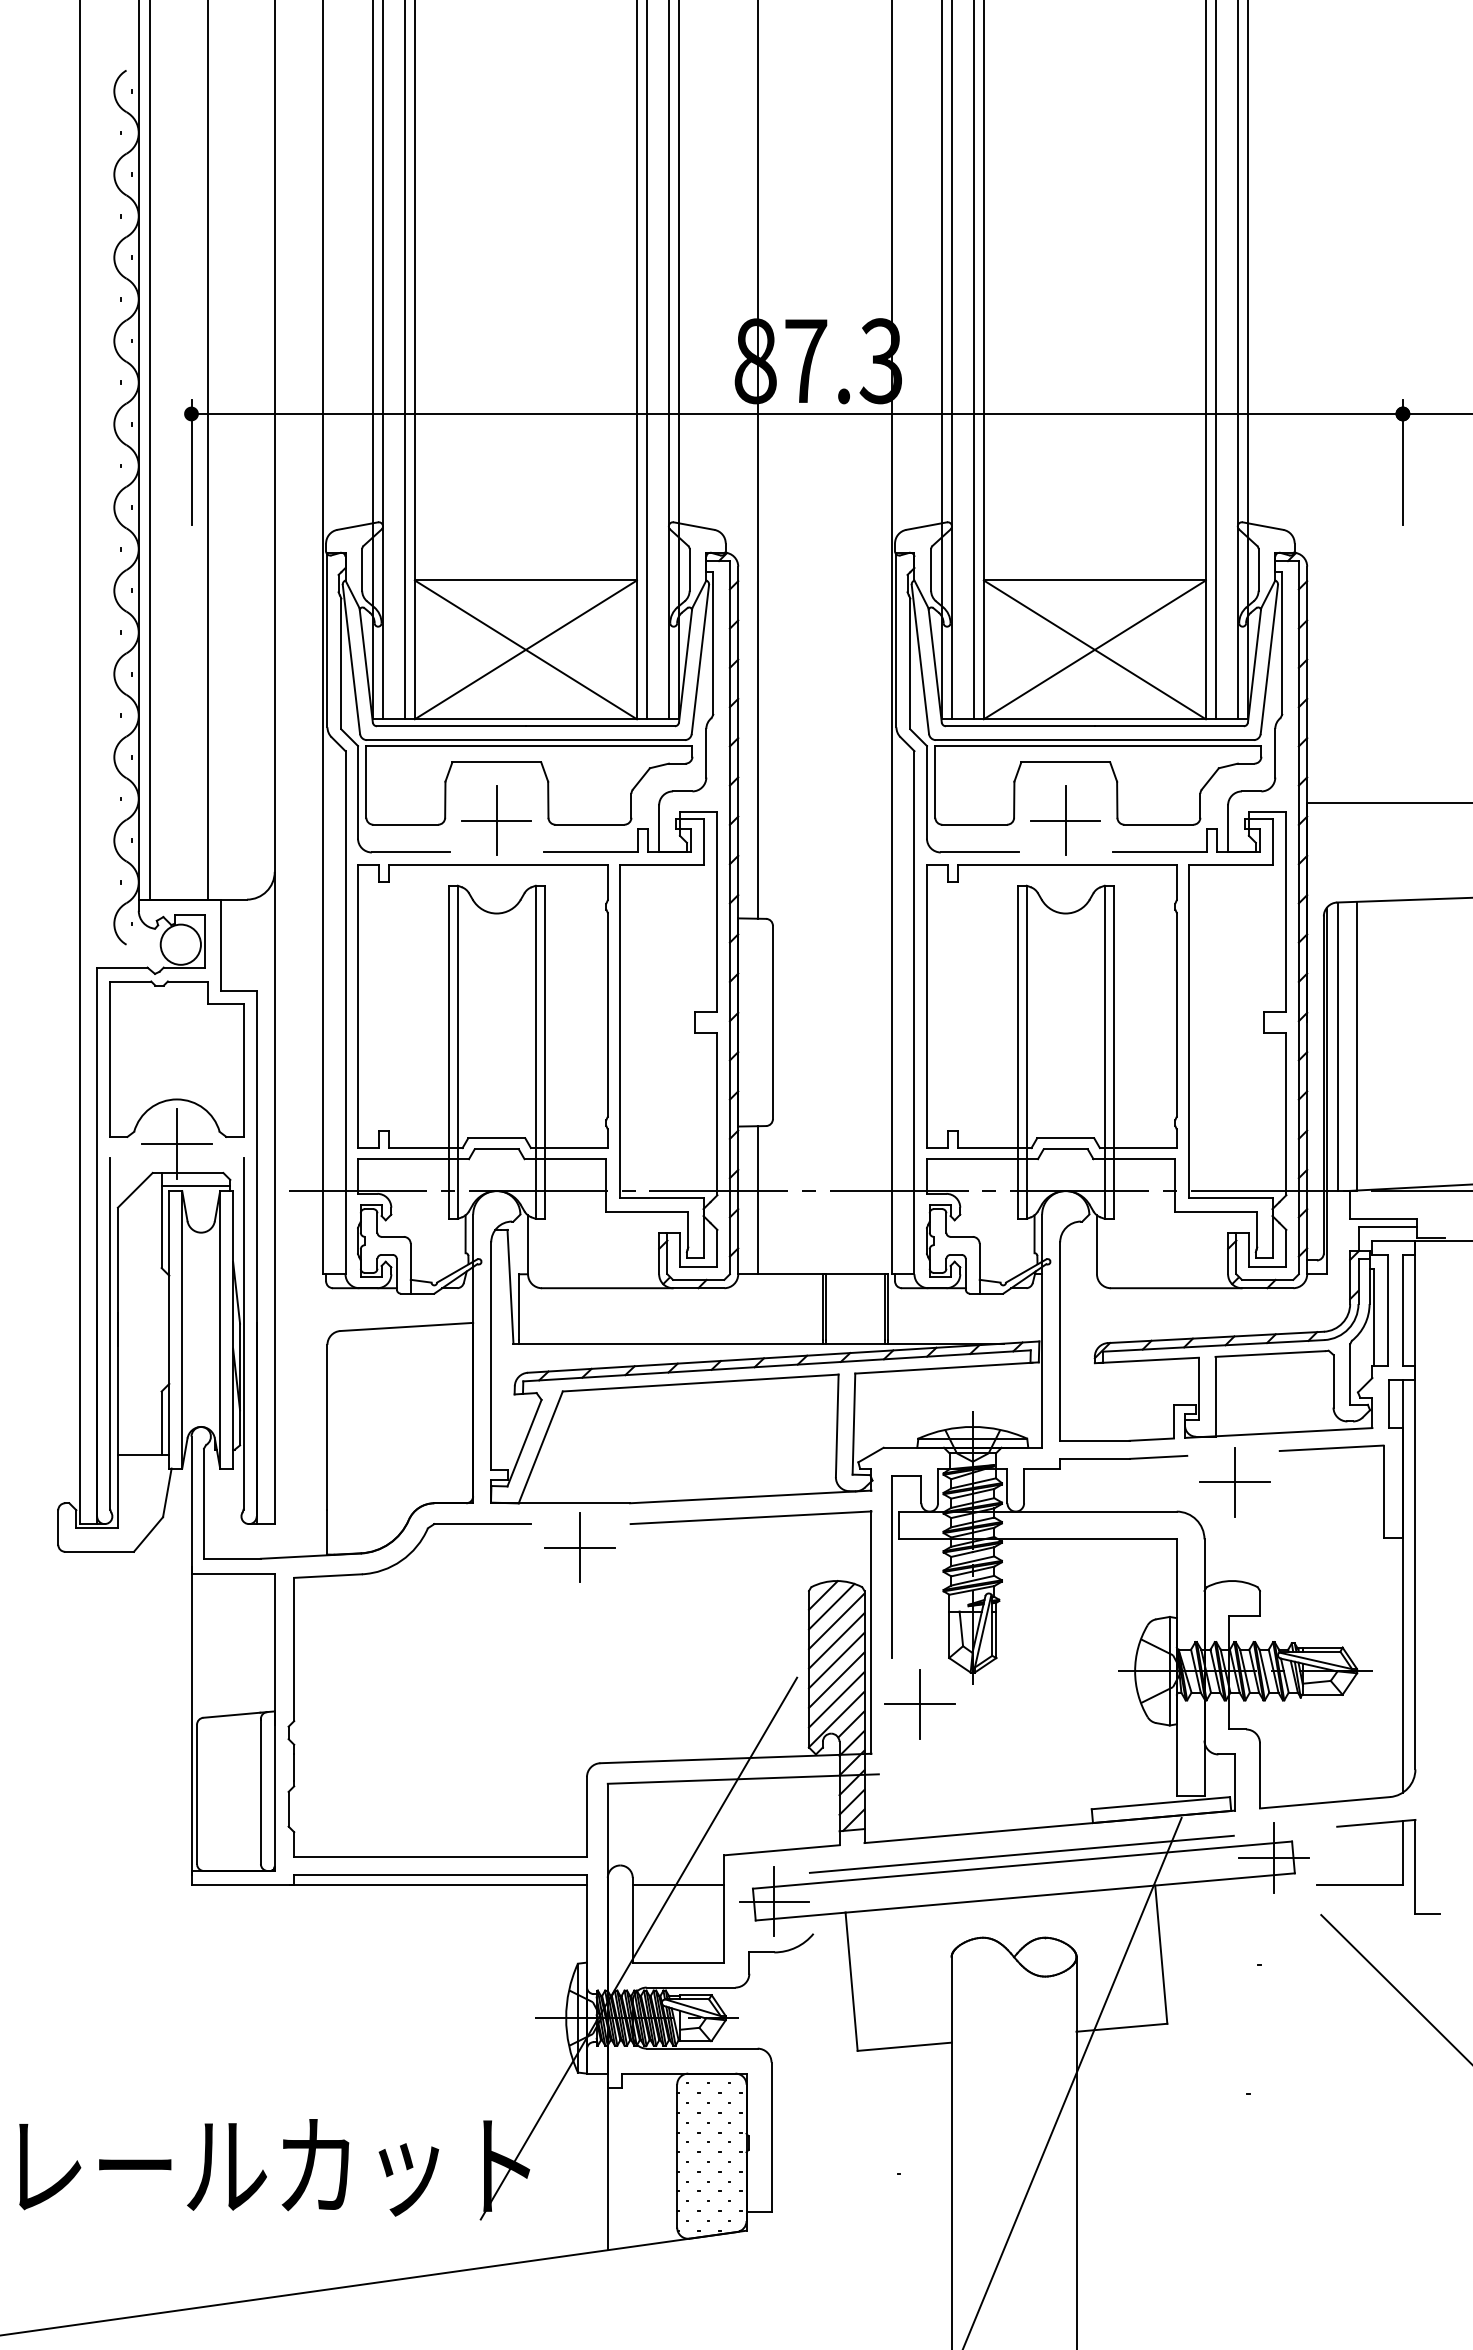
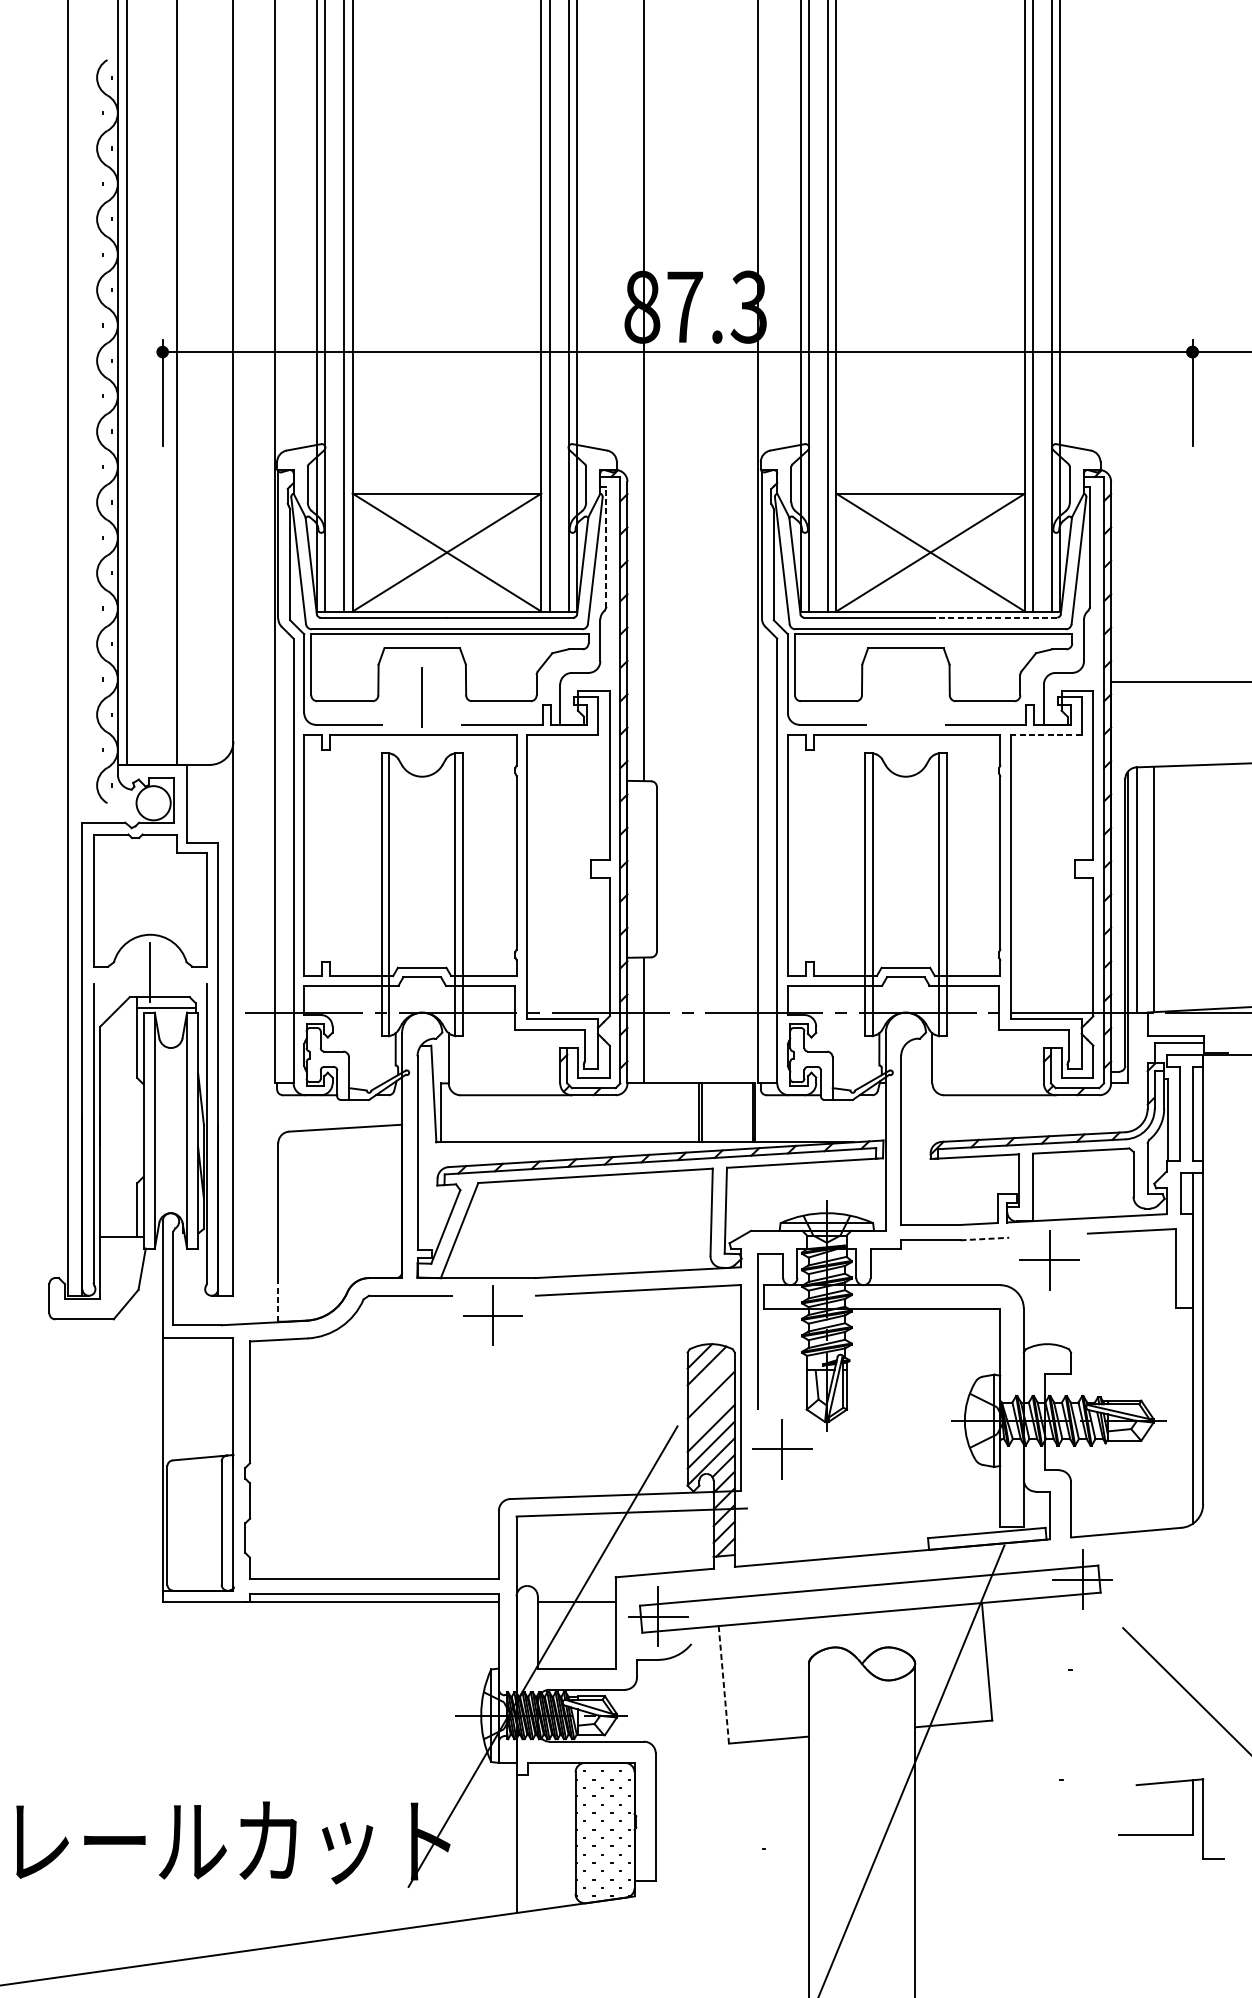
line: (713, 642) -> (606, 546), solid -> dashed
line: (1168, 726) -> (993, 617), solid -> dashed
line: (496, 820) -> (421, 697), removed
part: (1065, 820) -> (905, 697), removed
line: (1230, 864) -> (1045, 735), solid -> dashed
line: (176, 1143) -> (149, 972), removed
line: (1158, 1457) -> (984, 1239), solid -> dashed
line: (327, 1532) -> (278, 1302), solid -> dashed
line: (836, 1621) -> (711, 1378), removed
line: (836, 1660) -> (711, 1411), removed
line: (1021, 1853) -> (868, 1575), removed
part: (1378, 1884) -> (1171, 1834), moved
line: (851, 1982) -> (723, 1685), solid -> dashed

